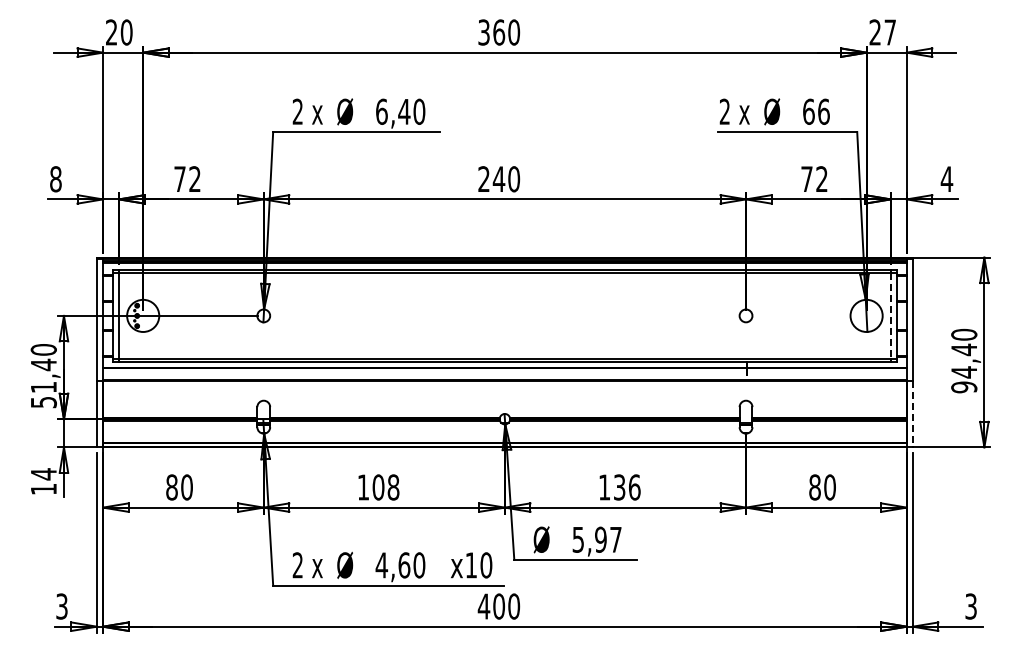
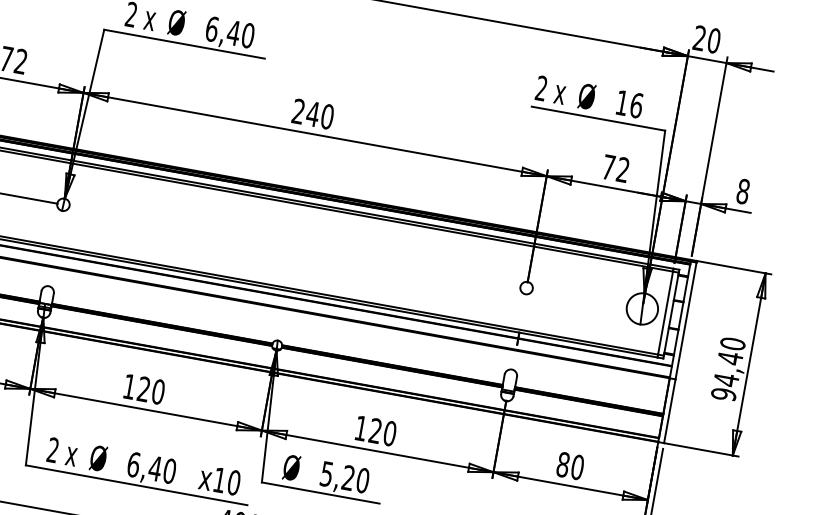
text: (890, 32) -> (714, 40), 27 -> 20
text: (808, 111) -> (621, 102), 66 -> 16
text: (946, 179) -> (742, 191), 4 -> 8
line: (890, 316) -> (665, 313), dashed -> solid
line: (912, 414) -> (669, 411), dashed -> solid
text: (385, 487) -> (150, 390), 108 -> 120
text: (627, 487) -> (383, 432), 136 -> 120
text: (608, 539) -> (355, 479), 5,97 -> 5,20
text: (392, 565) -> (143, 466), 4,60 -> 6,40

